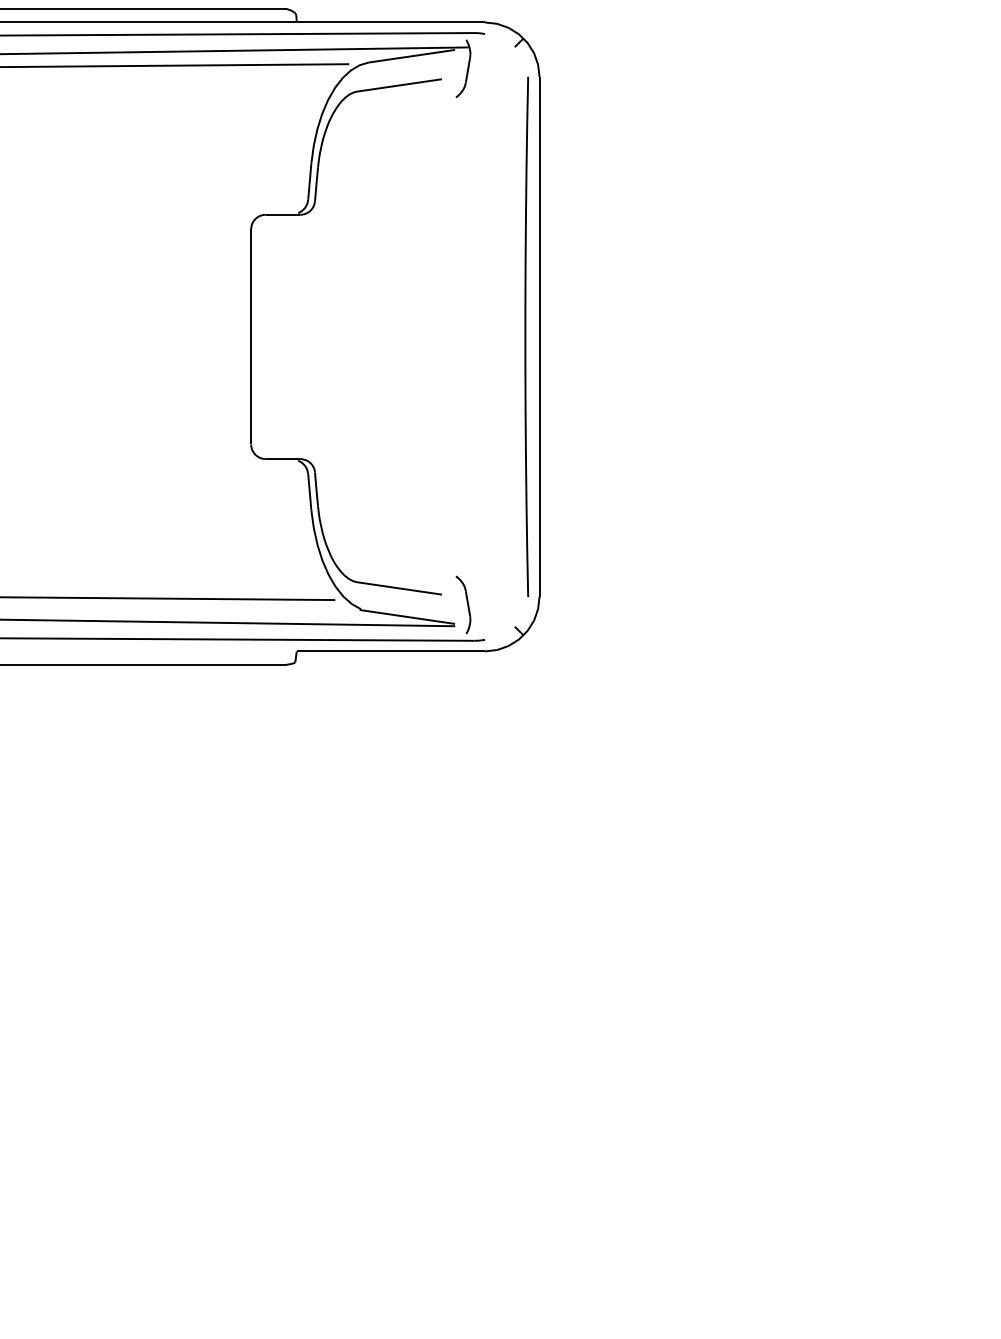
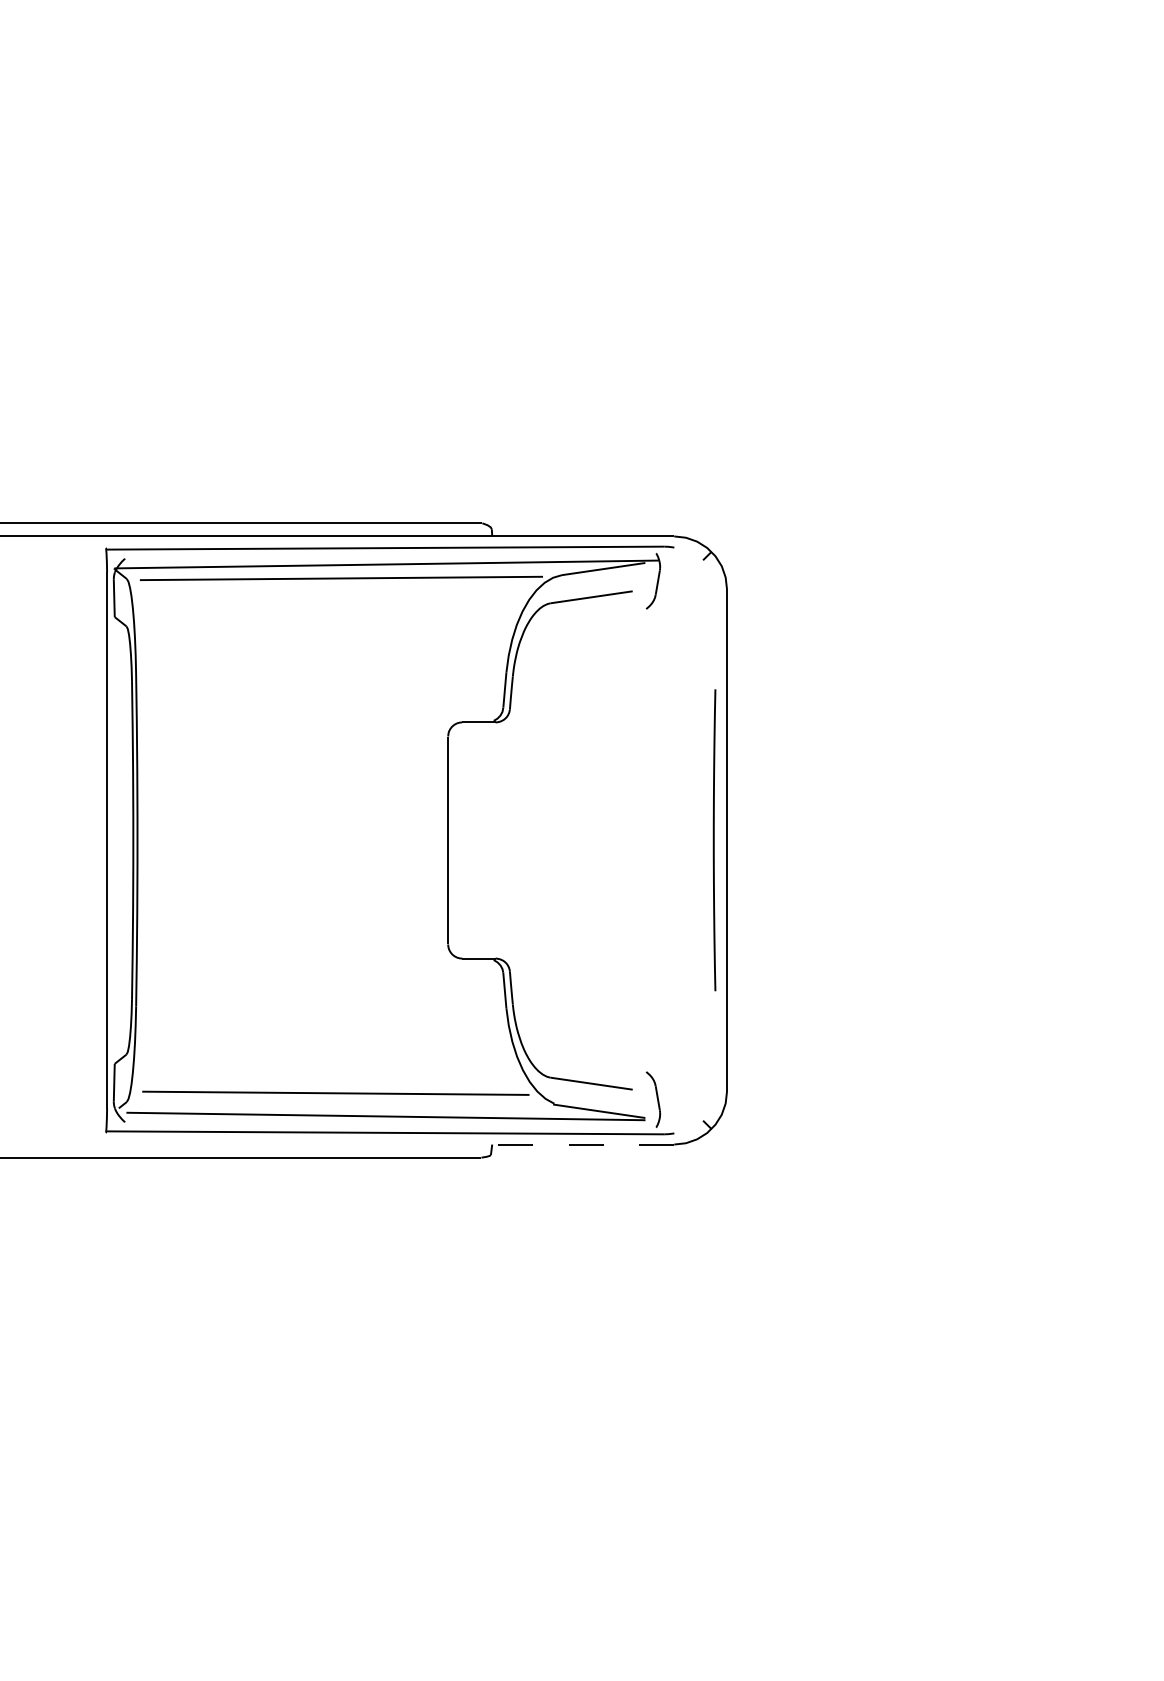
part: (526, 335) -> (714, 839), size x0.6
line: (390, 651) -> (582, 1144), solid -> dashed

